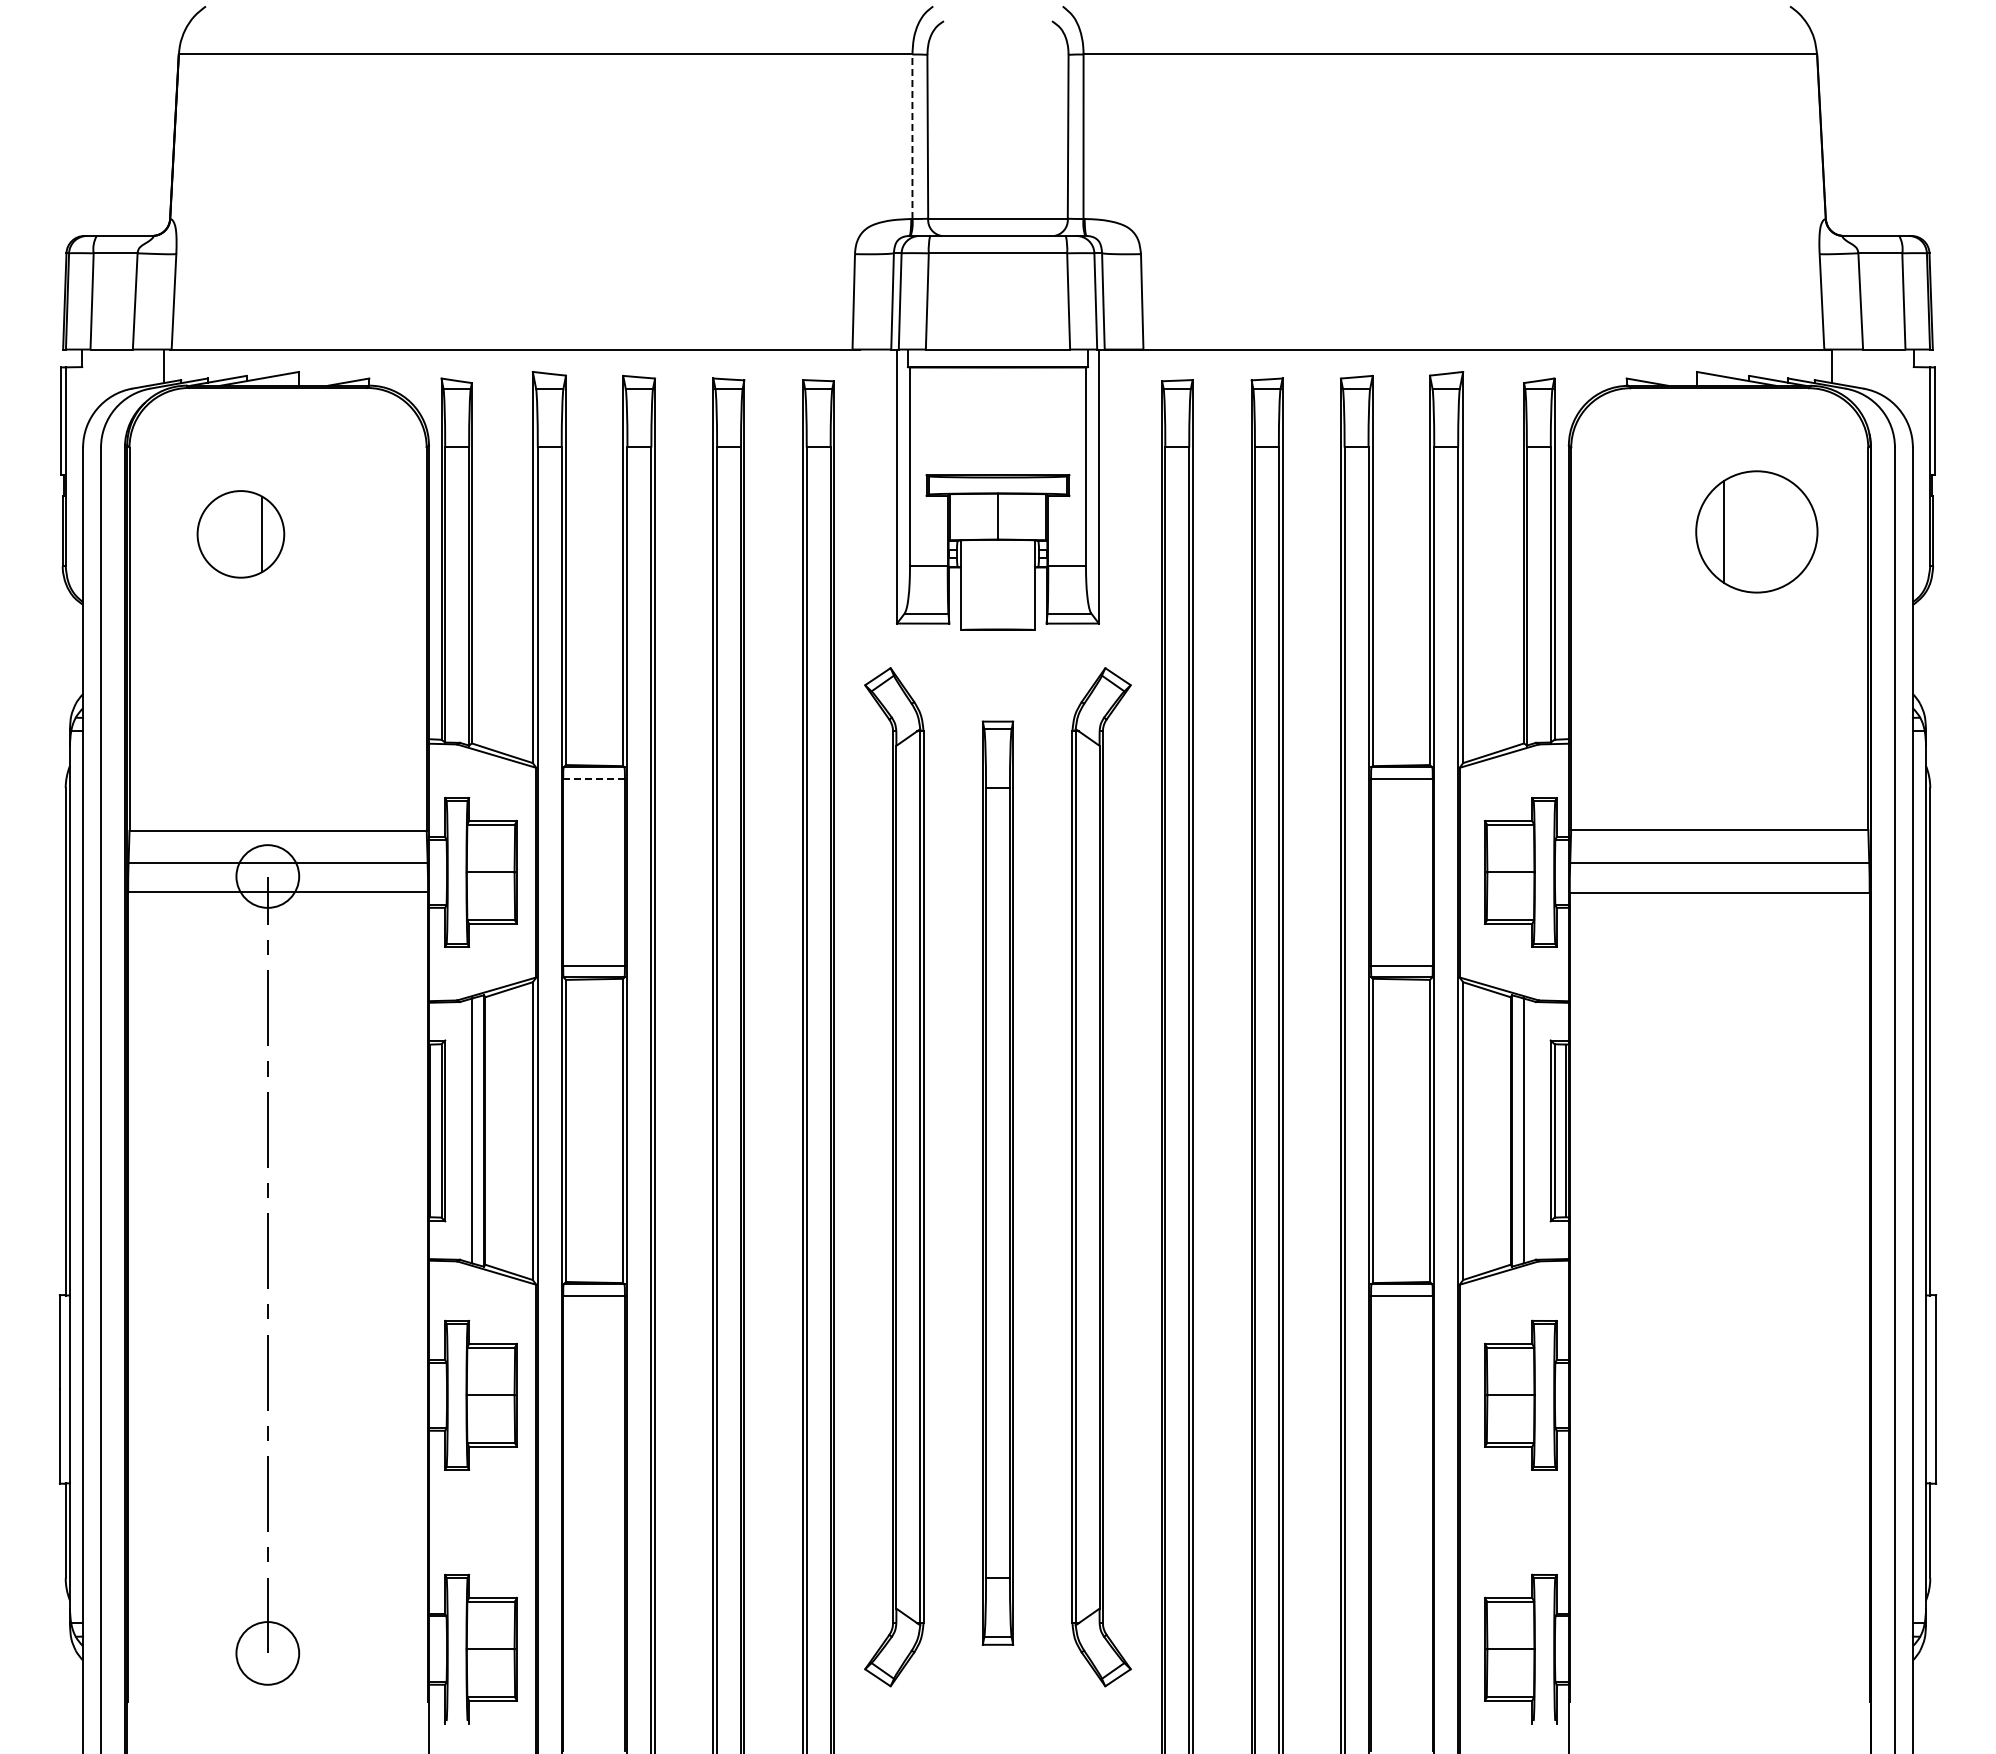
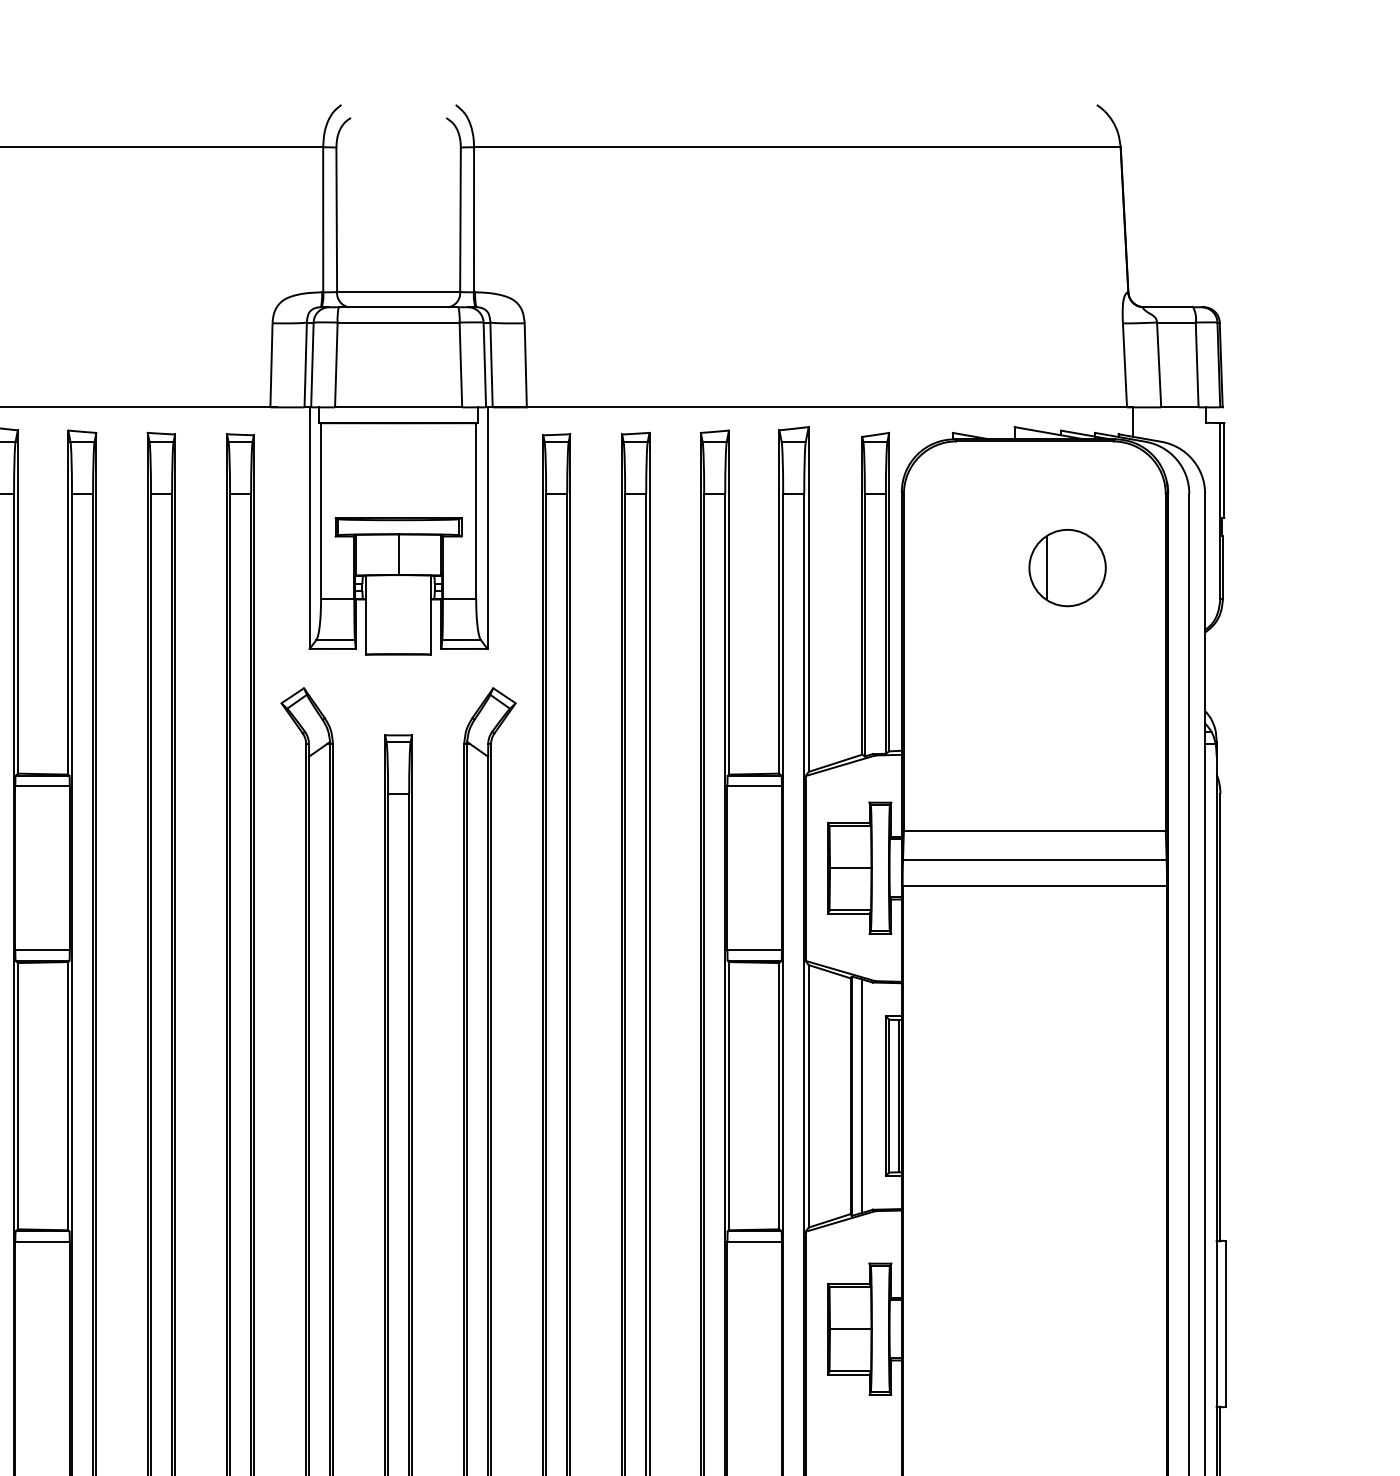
line: (912, 136) -> (323, 219), dashed -> solid
part: (1756, 531) -> (1067, 567), size x0.71
line: (594, 779) -> (42, 786), dashed -> solid

